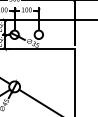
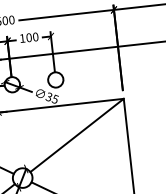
line: (47, 66) -> (77, 135), added

